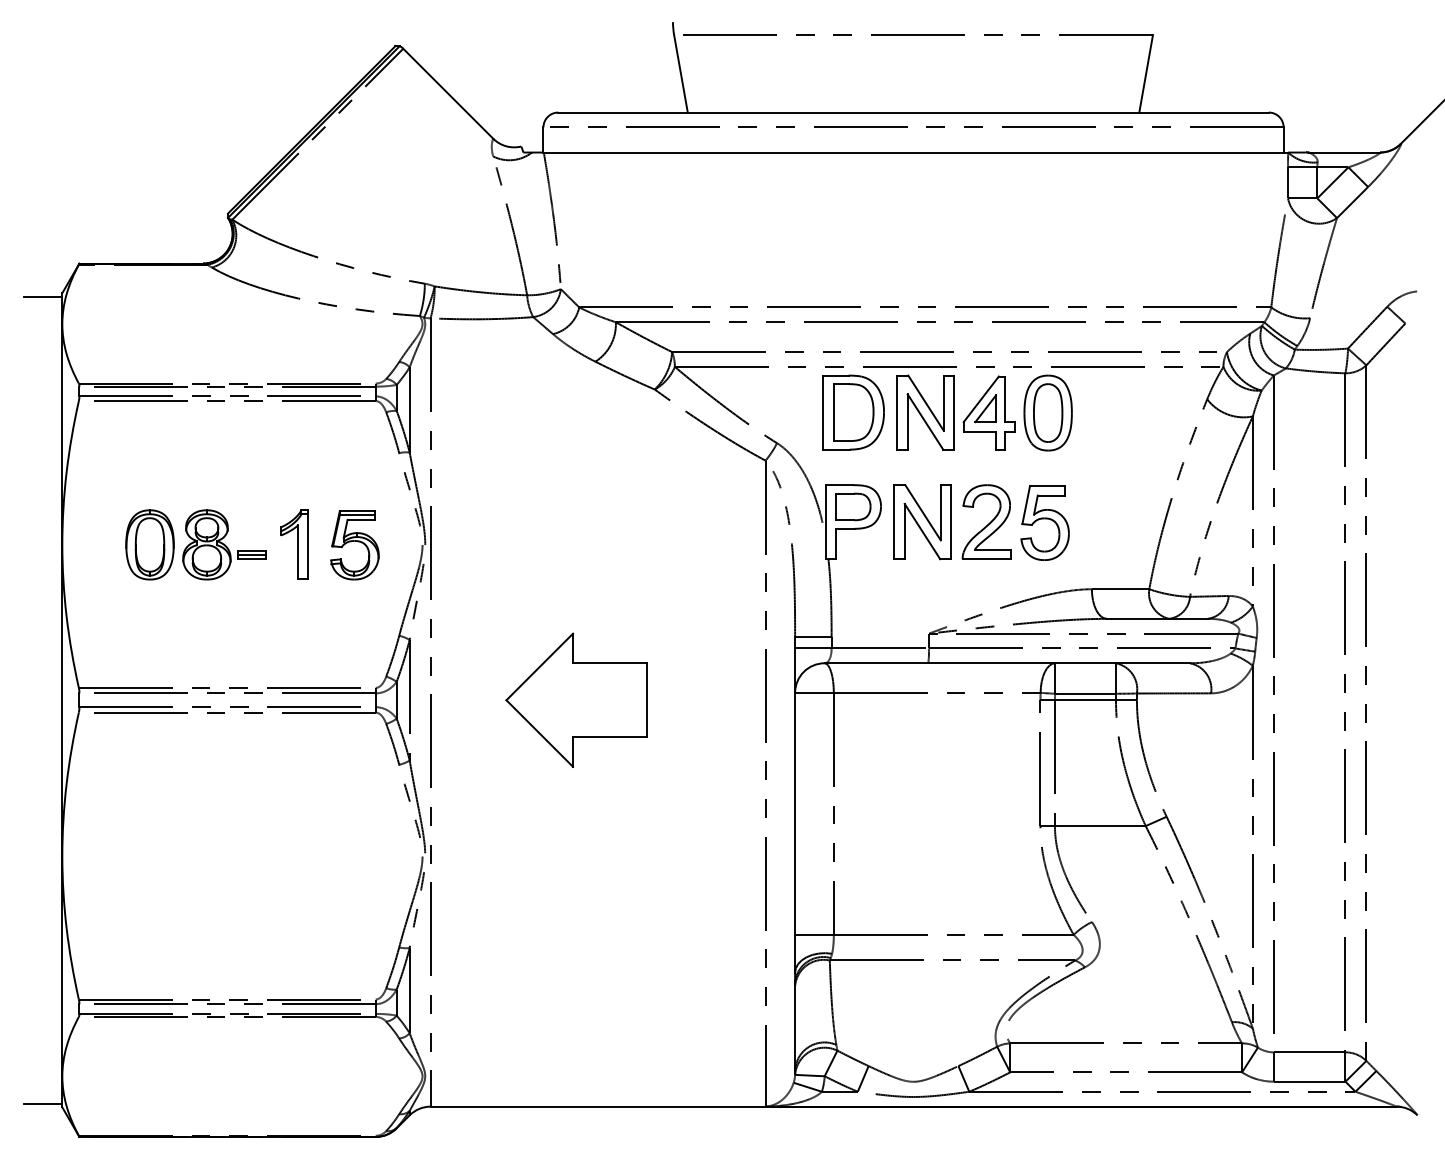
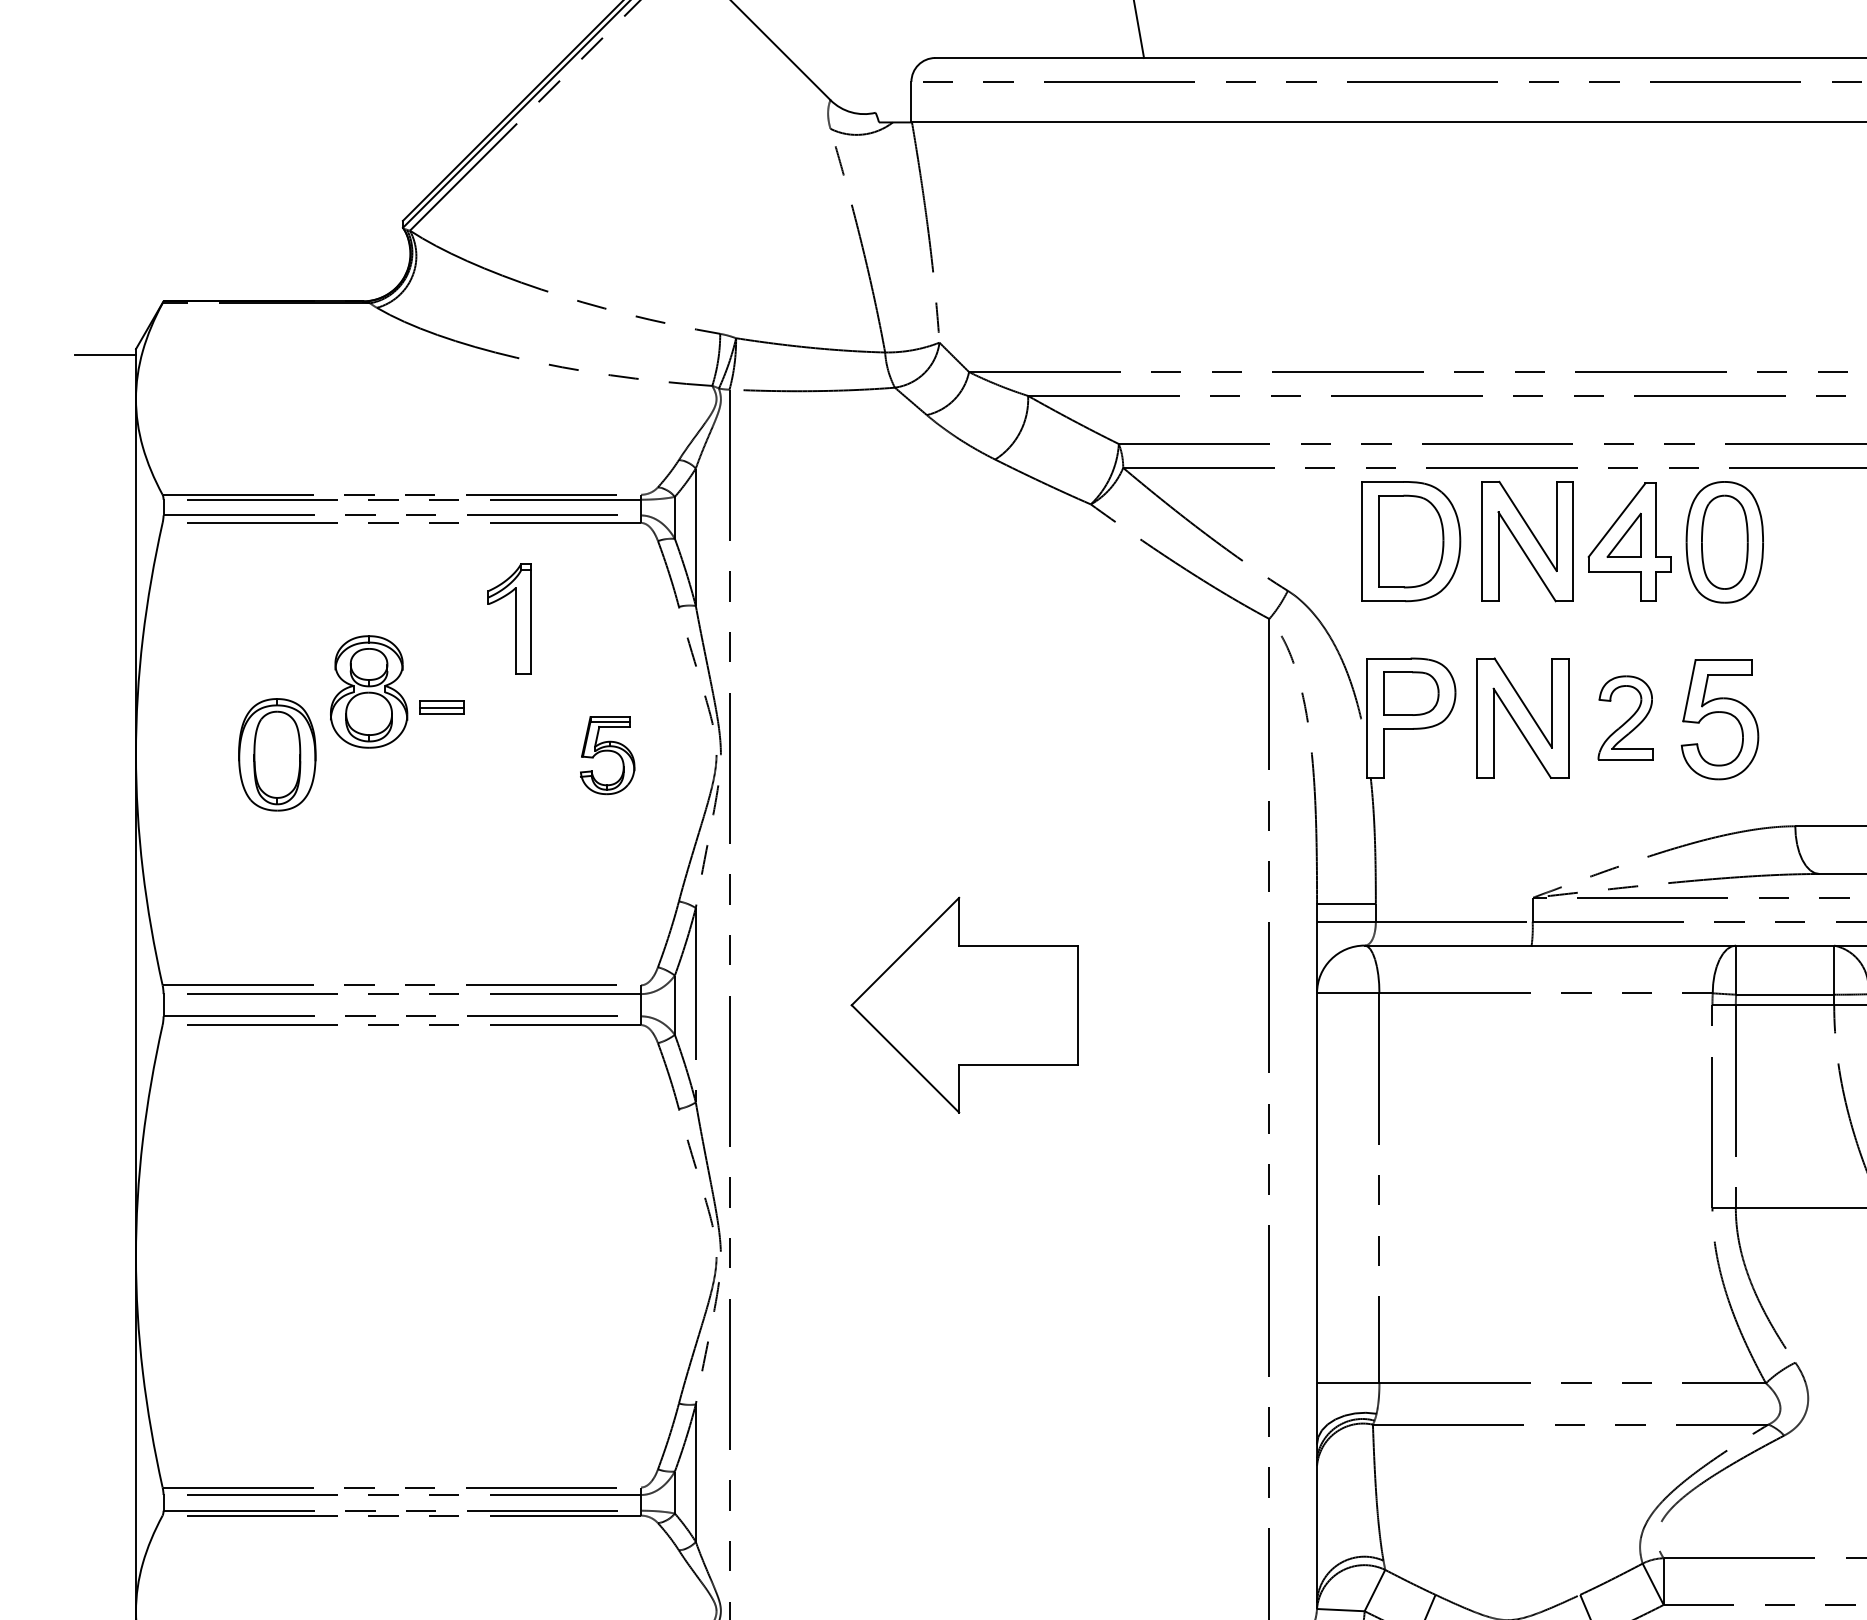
part: (986, 521) -> (1625, 717), size x0.7
part: (224, 544) -> (397, 691), moved
part: (294, 544) -> (510, 618), moved
part: (354, 545) -> (606, 755), size x0.7

